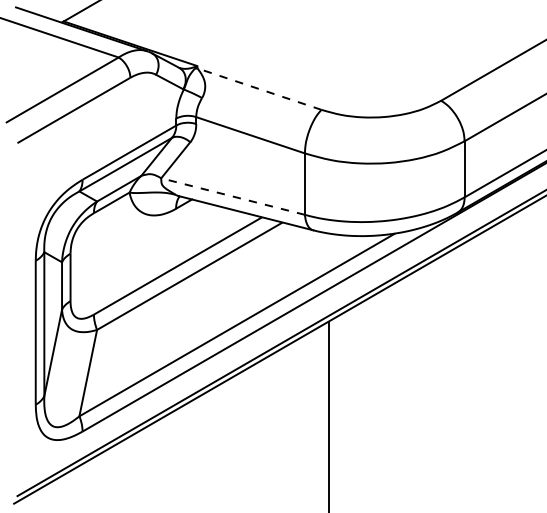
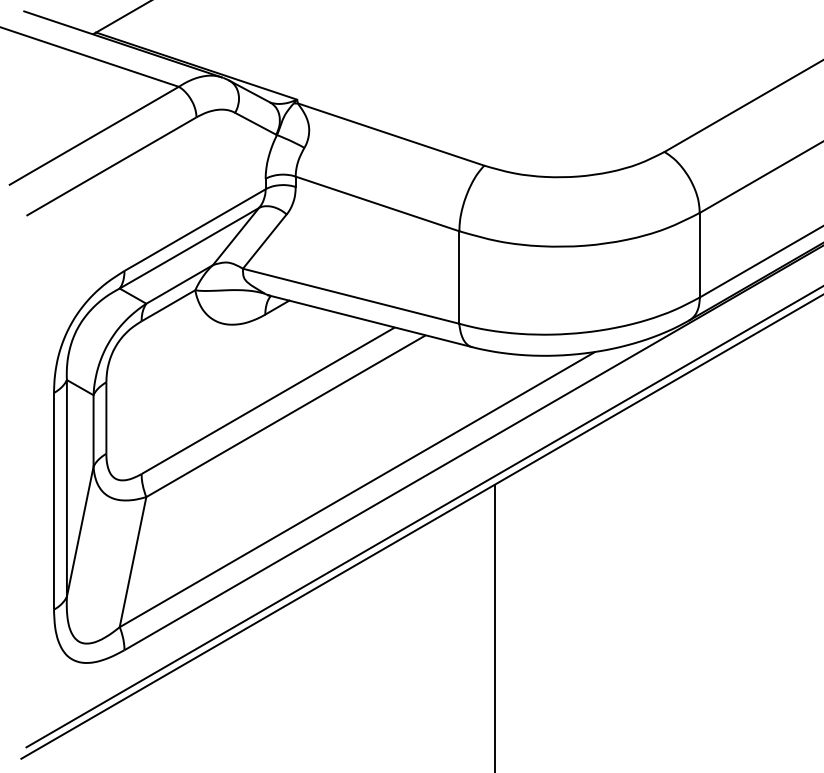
line: (259, 89) -> (390, 135), dashed -> solid
line: (232, 196) -> (350, 296), dashed -> solid

